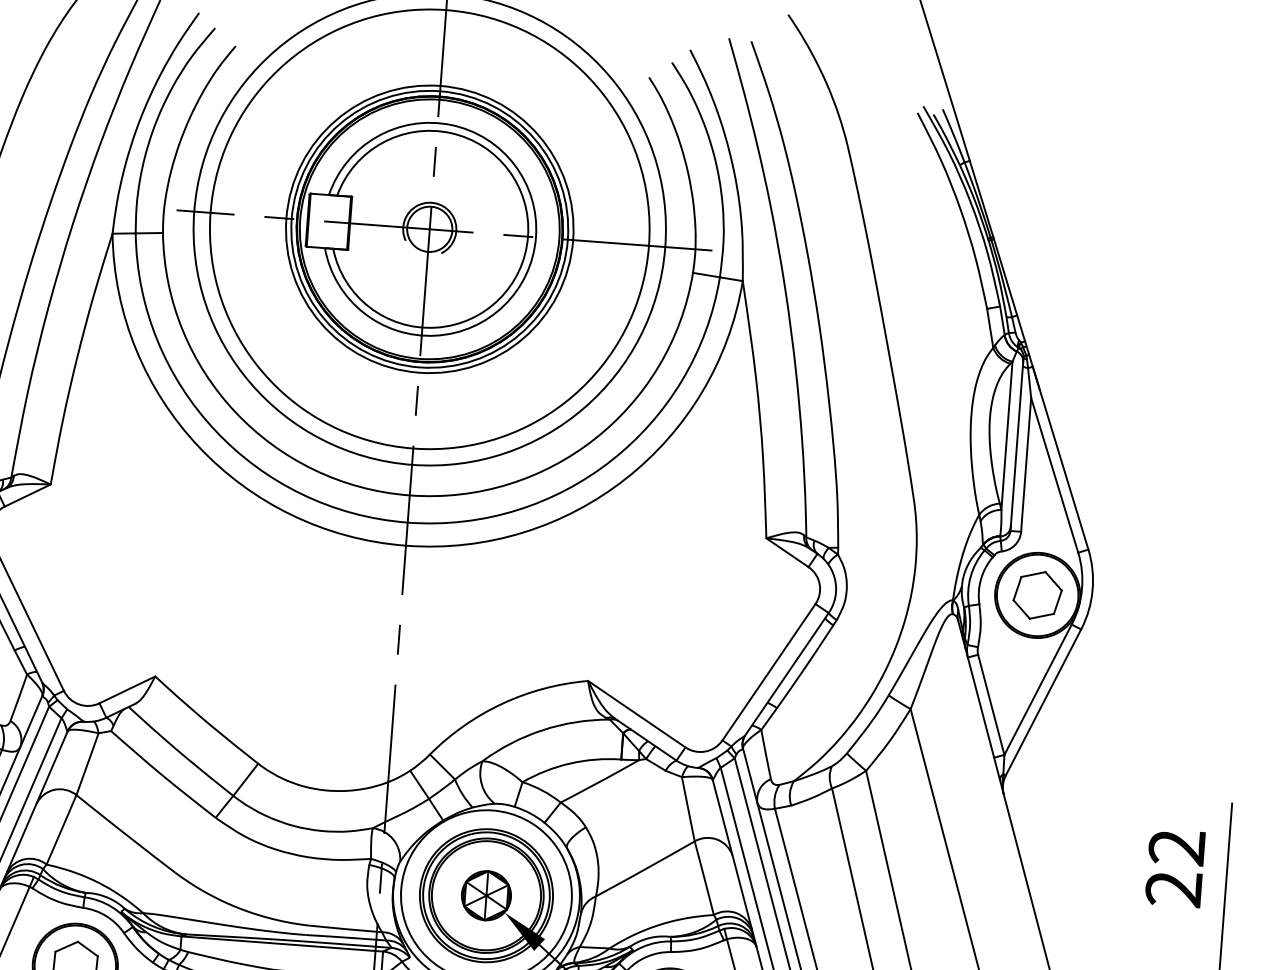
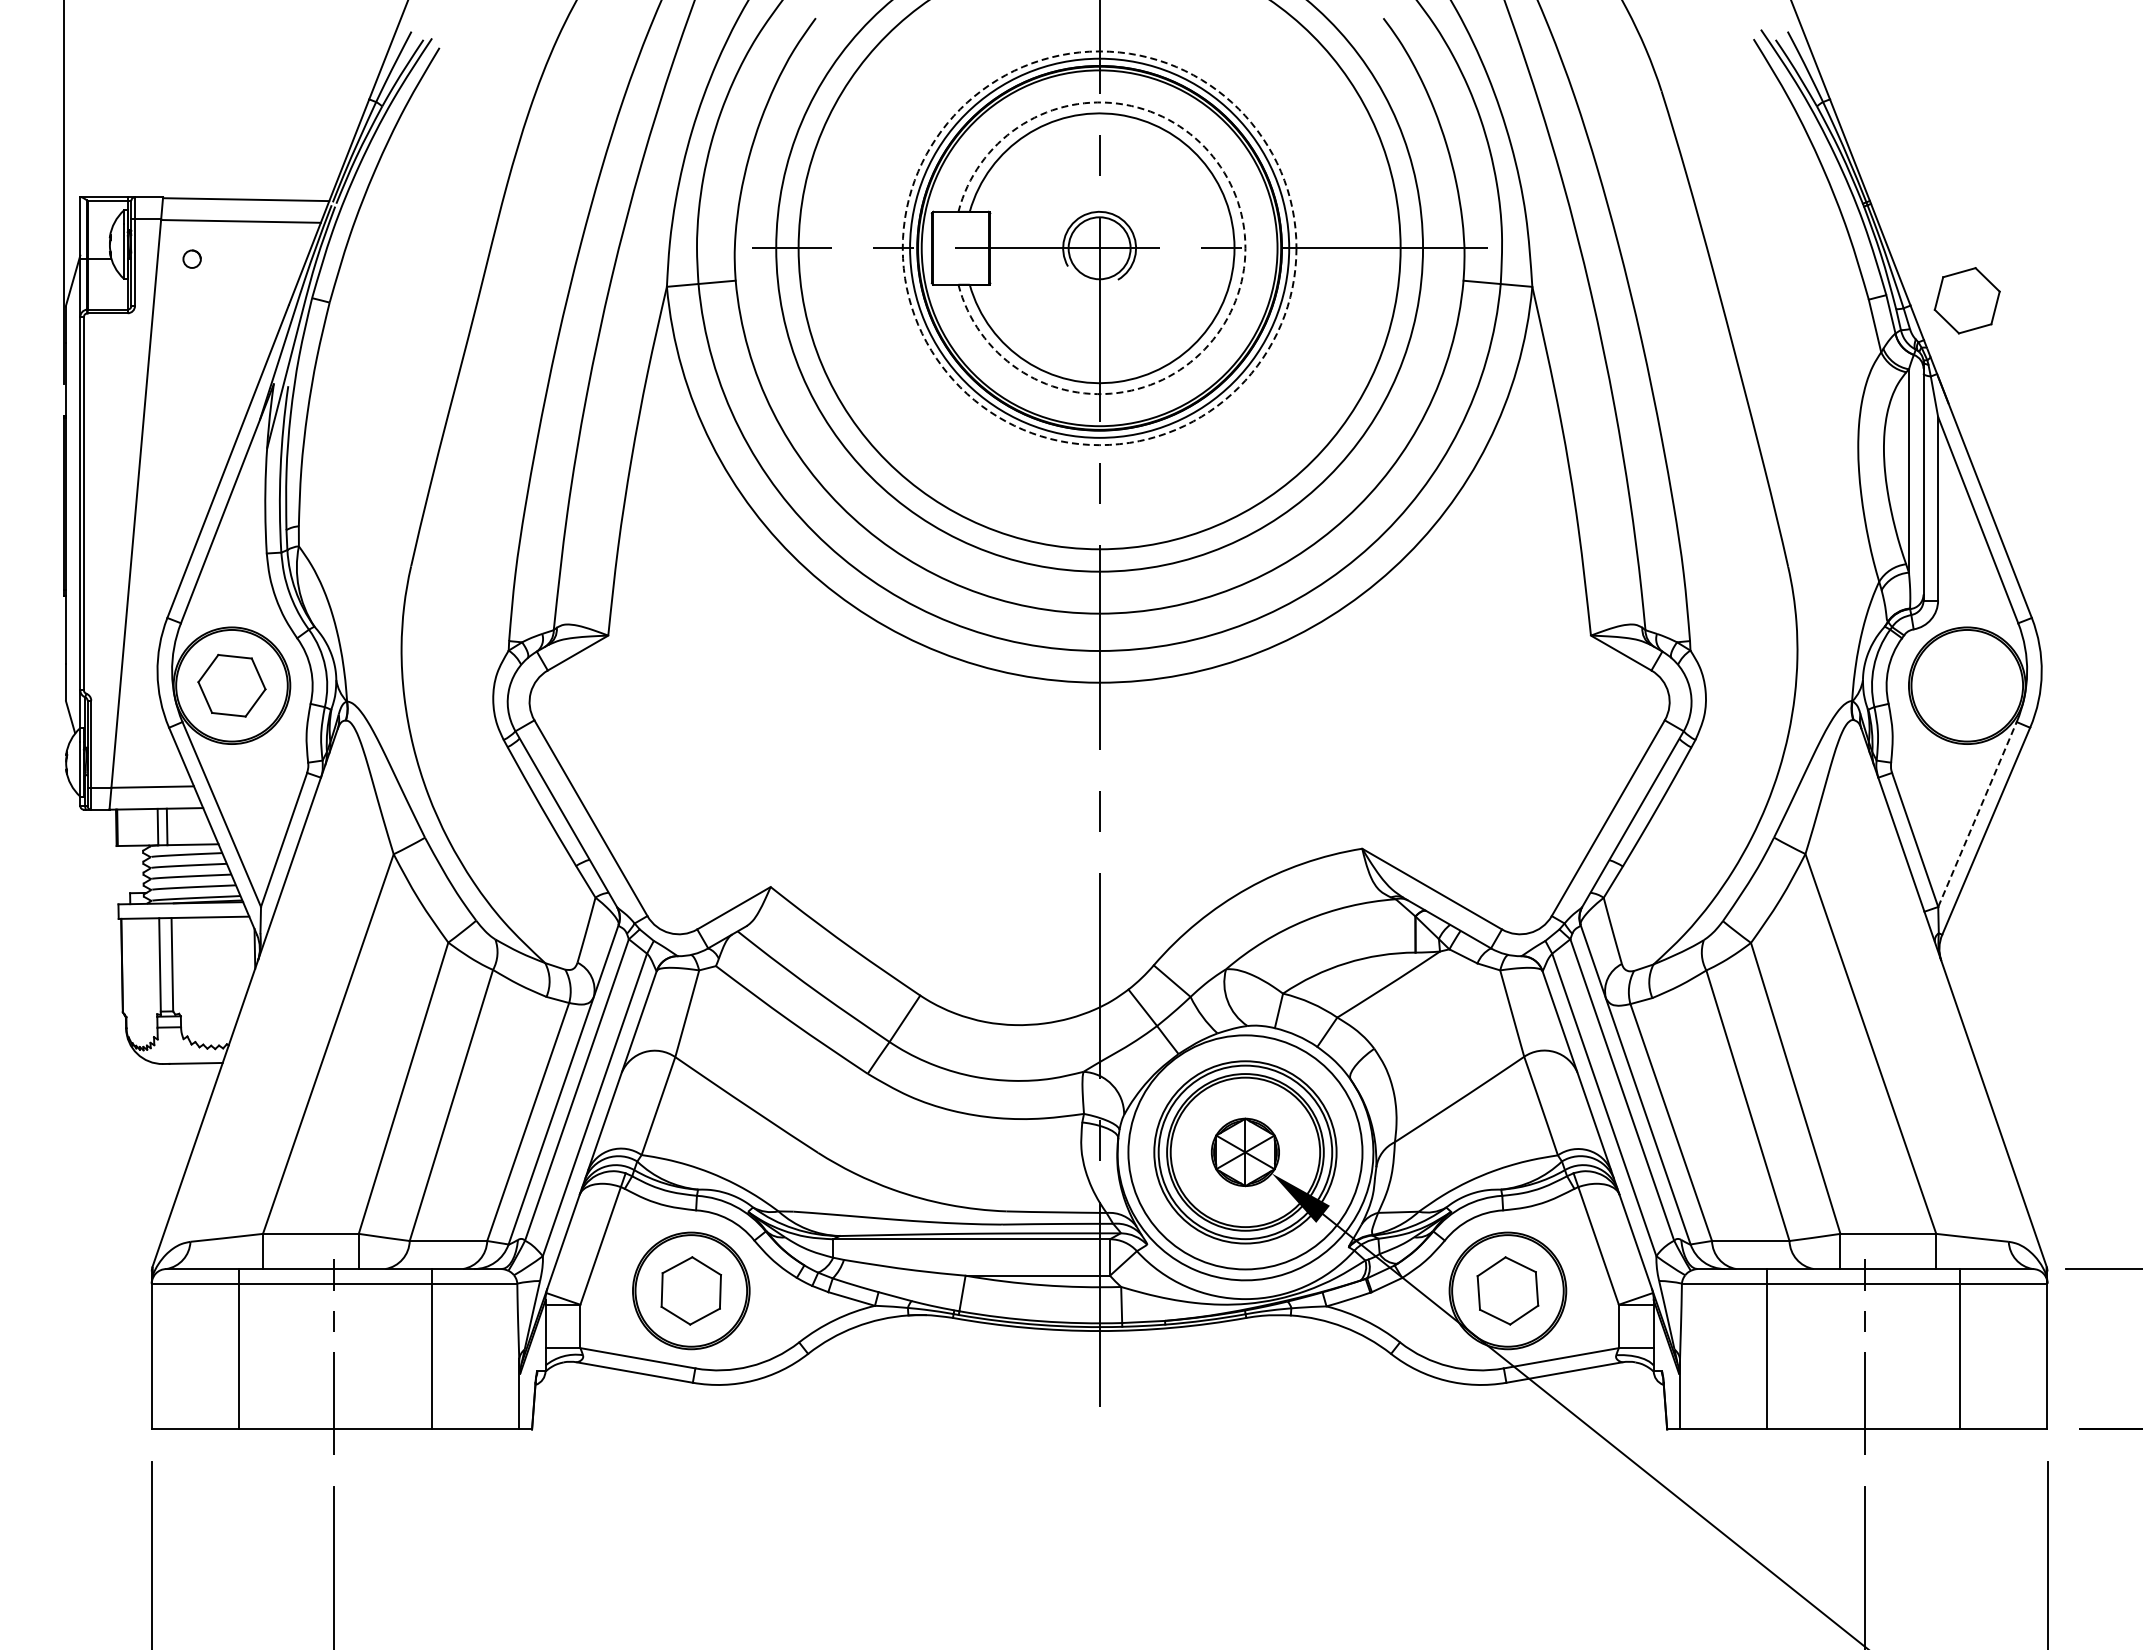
circle: (429, 229) -> (1099, 248), solid -> dashed
arc: (536, 237) -> (1245, 248), solid -> dashed
part: (1037, 595) -> (1966, 300), moved
line: (1038, 689) -> (1977, 814), solid -> dashed

